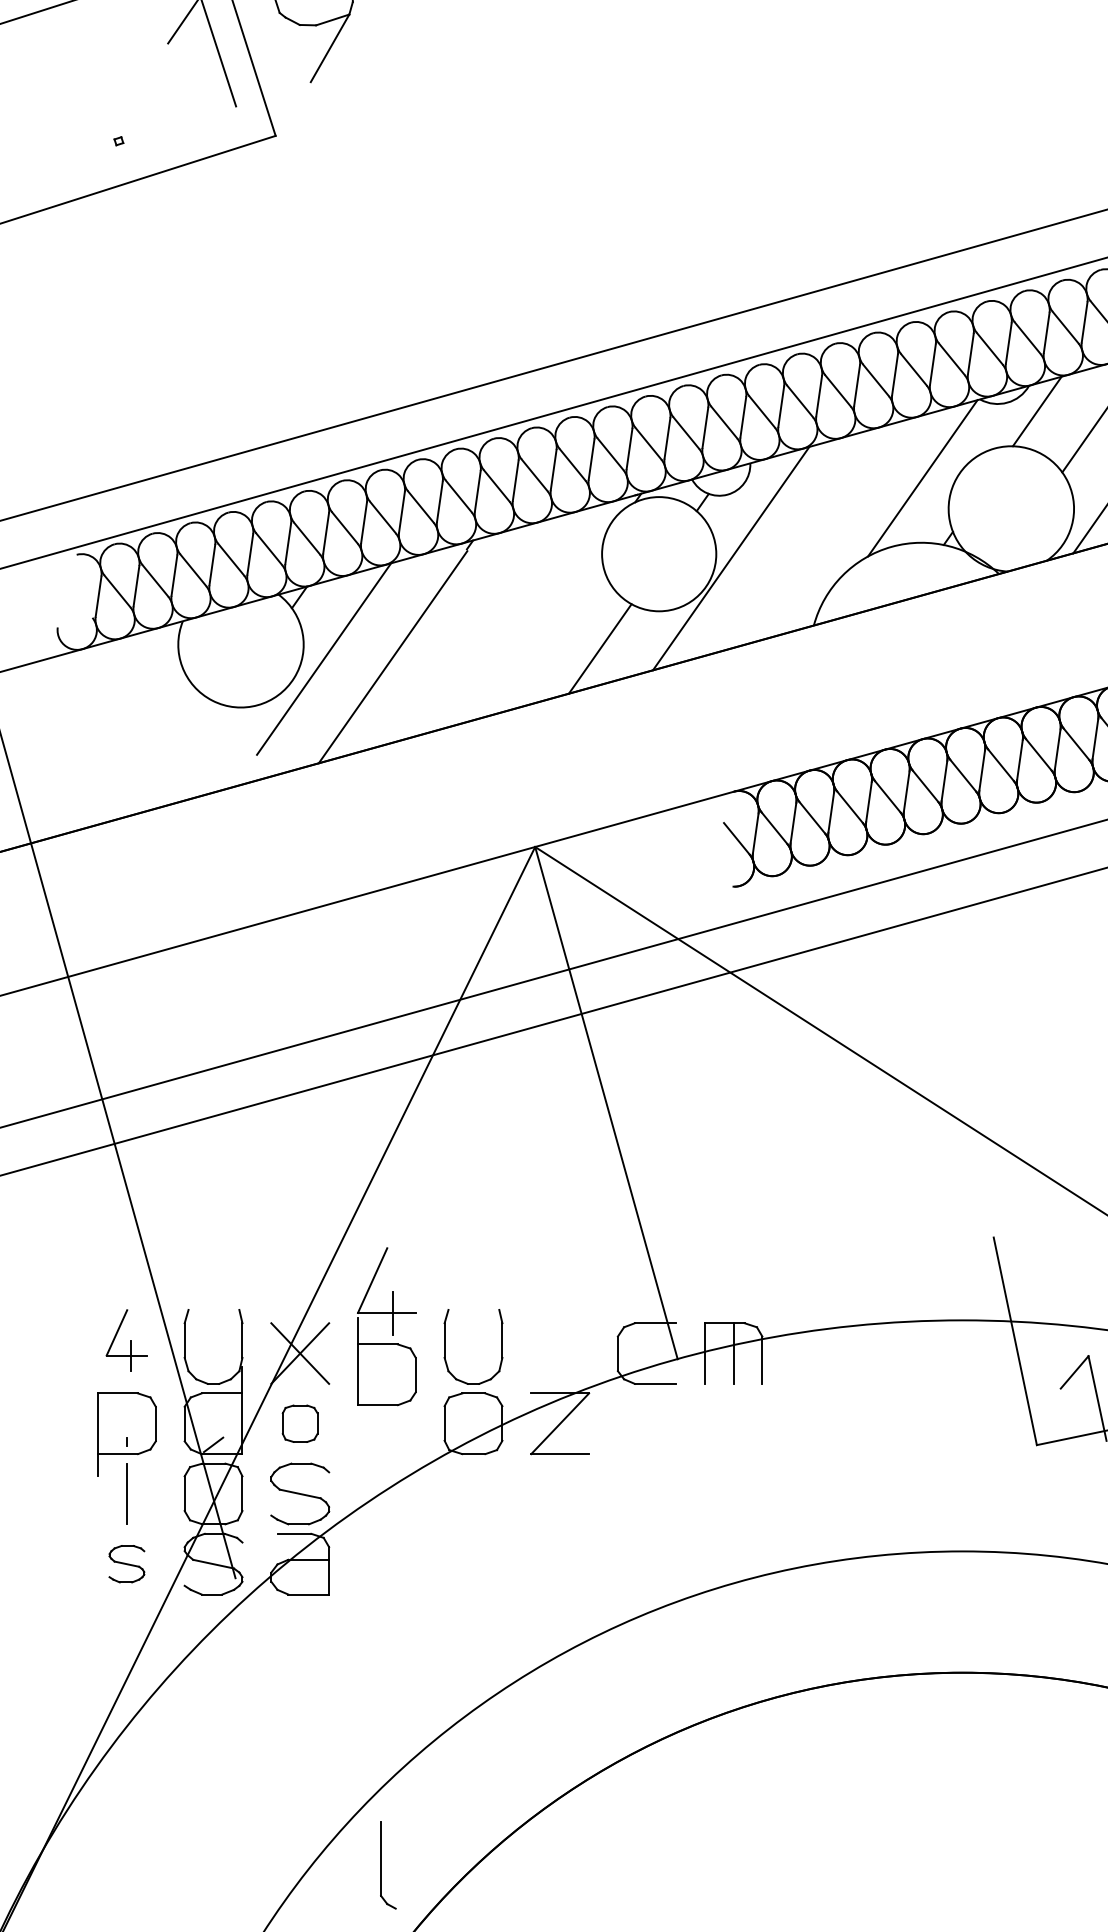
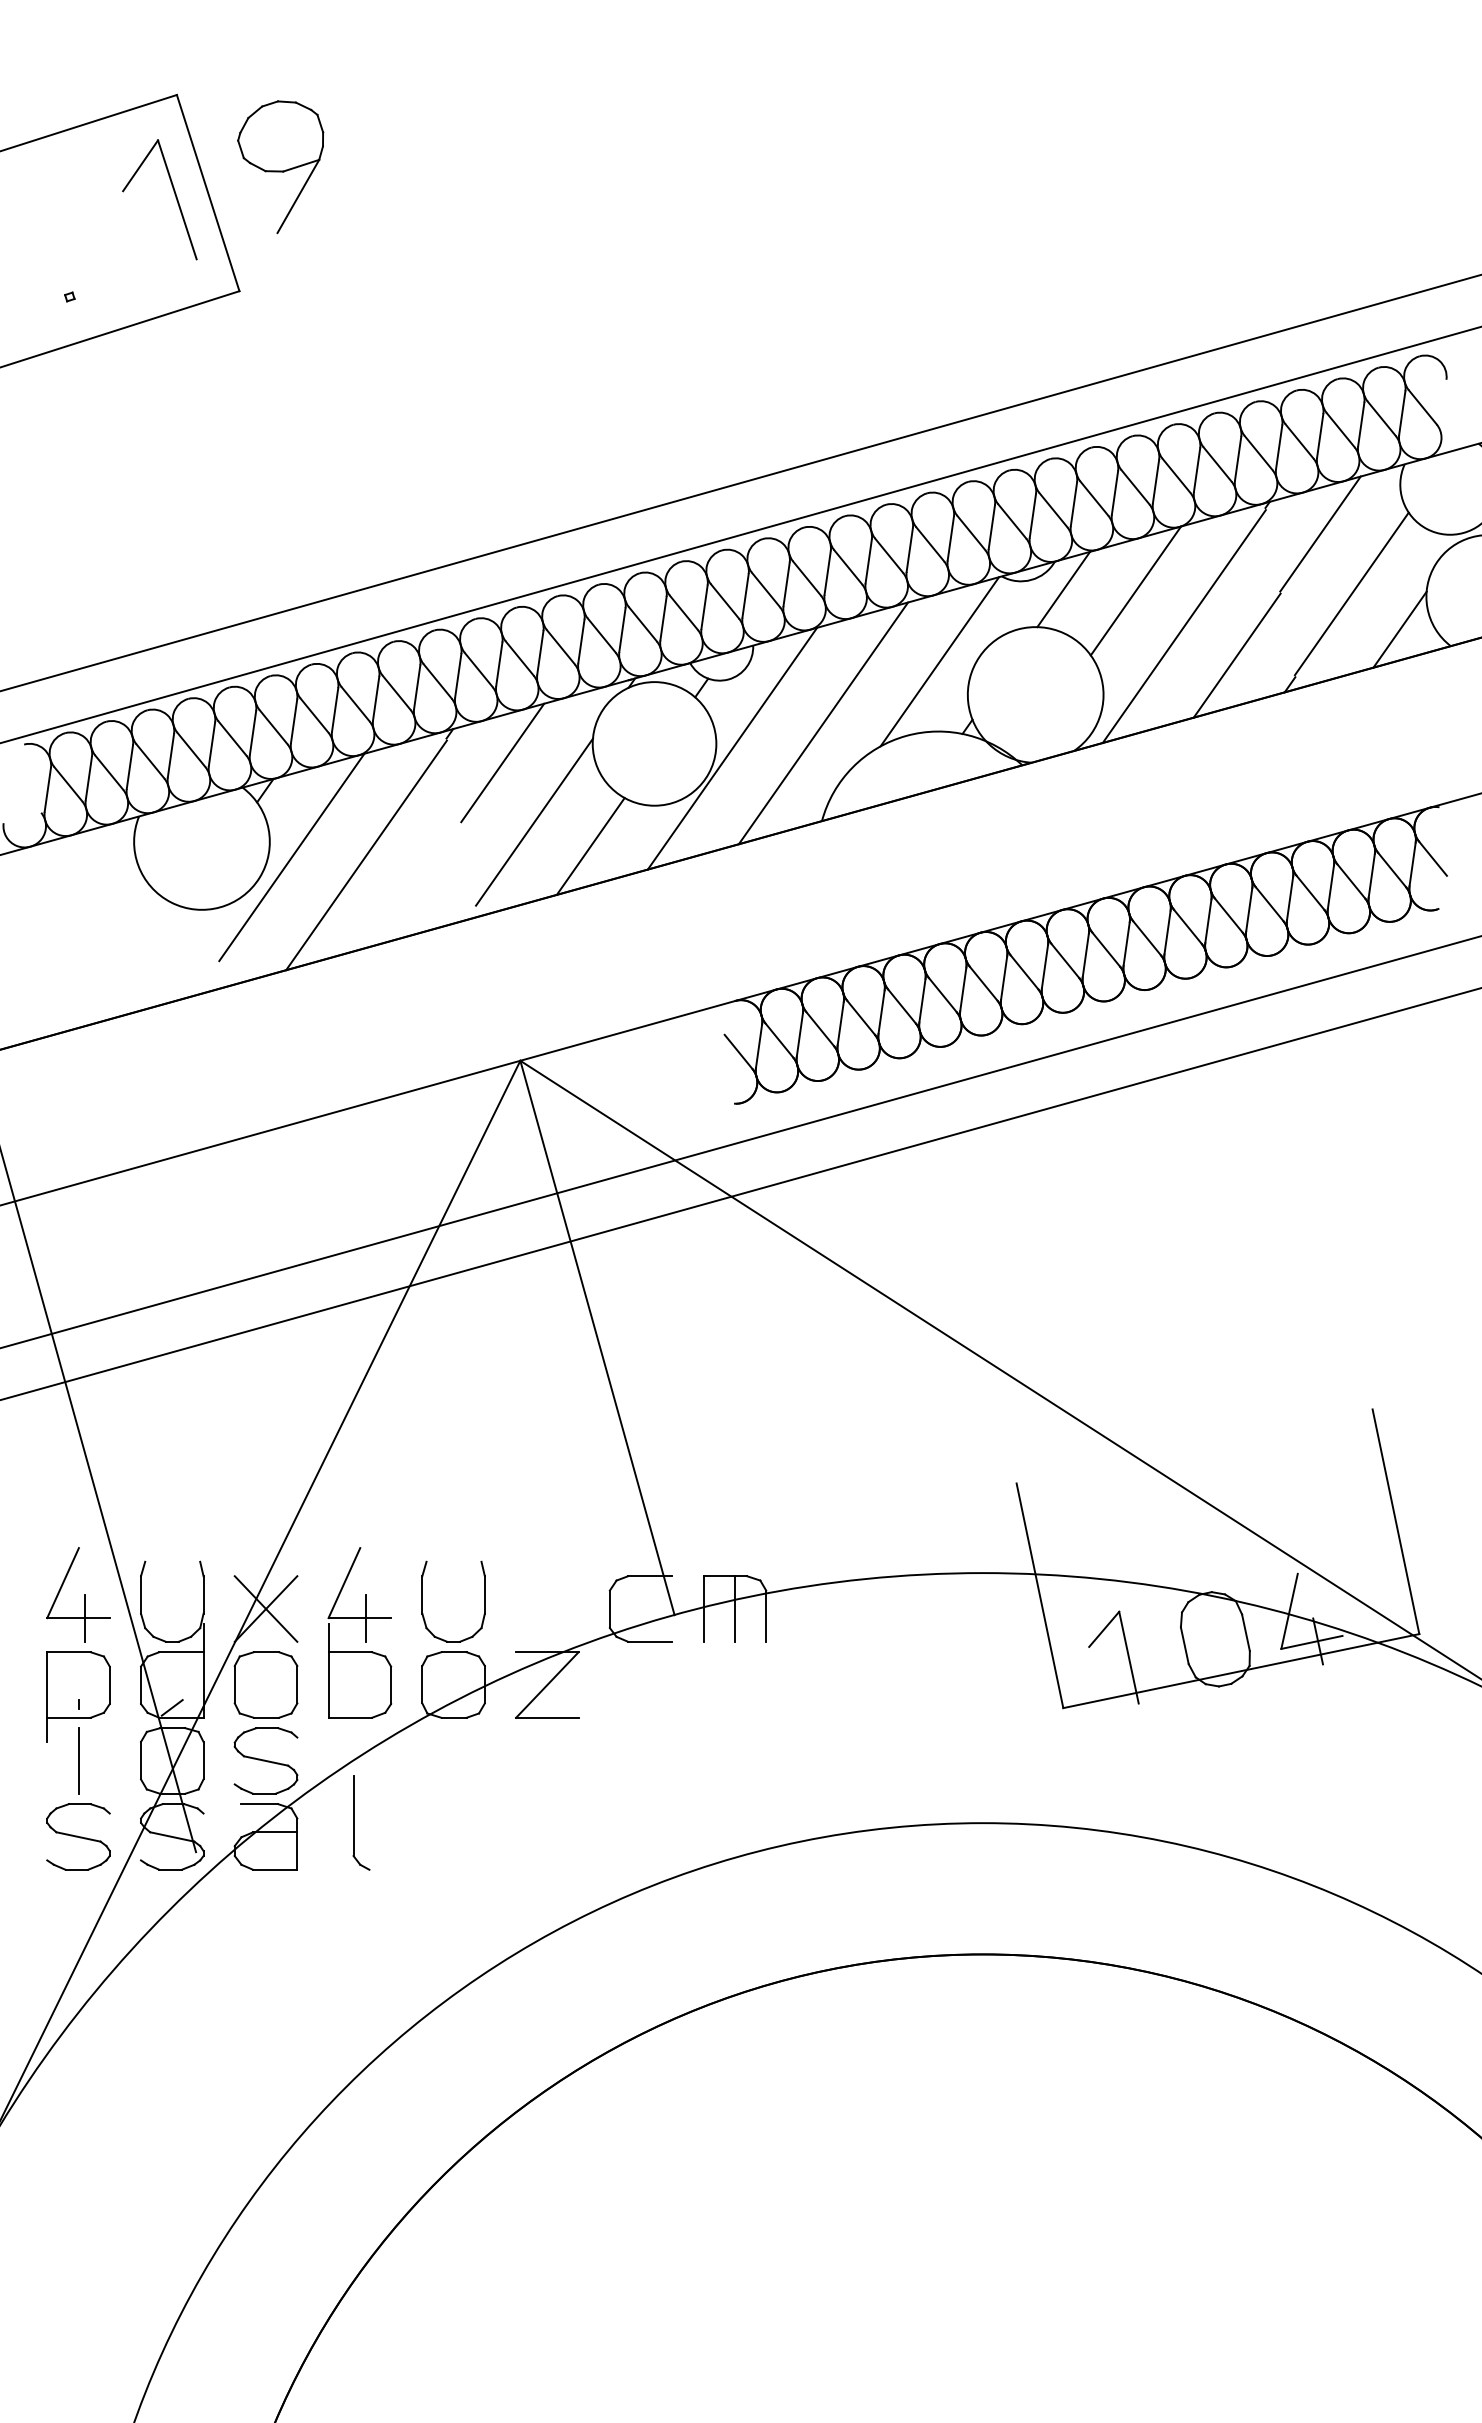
line: (815, 535) -> (823, 723), added
line: (518, 571) -> (502, 762), added
line: (548, 625) -> (534, 821), added
part: (386, 1326) -> (359, 1632), moved
part: (126, 1340) -> (78, 1594), size x1.43
part: (299, 1423) -> (265, 1684), size x1.67
part: (126, 1563) -> (78, 1836), size x1.67
part: (381, 1864) -> (354, 1822), moved

